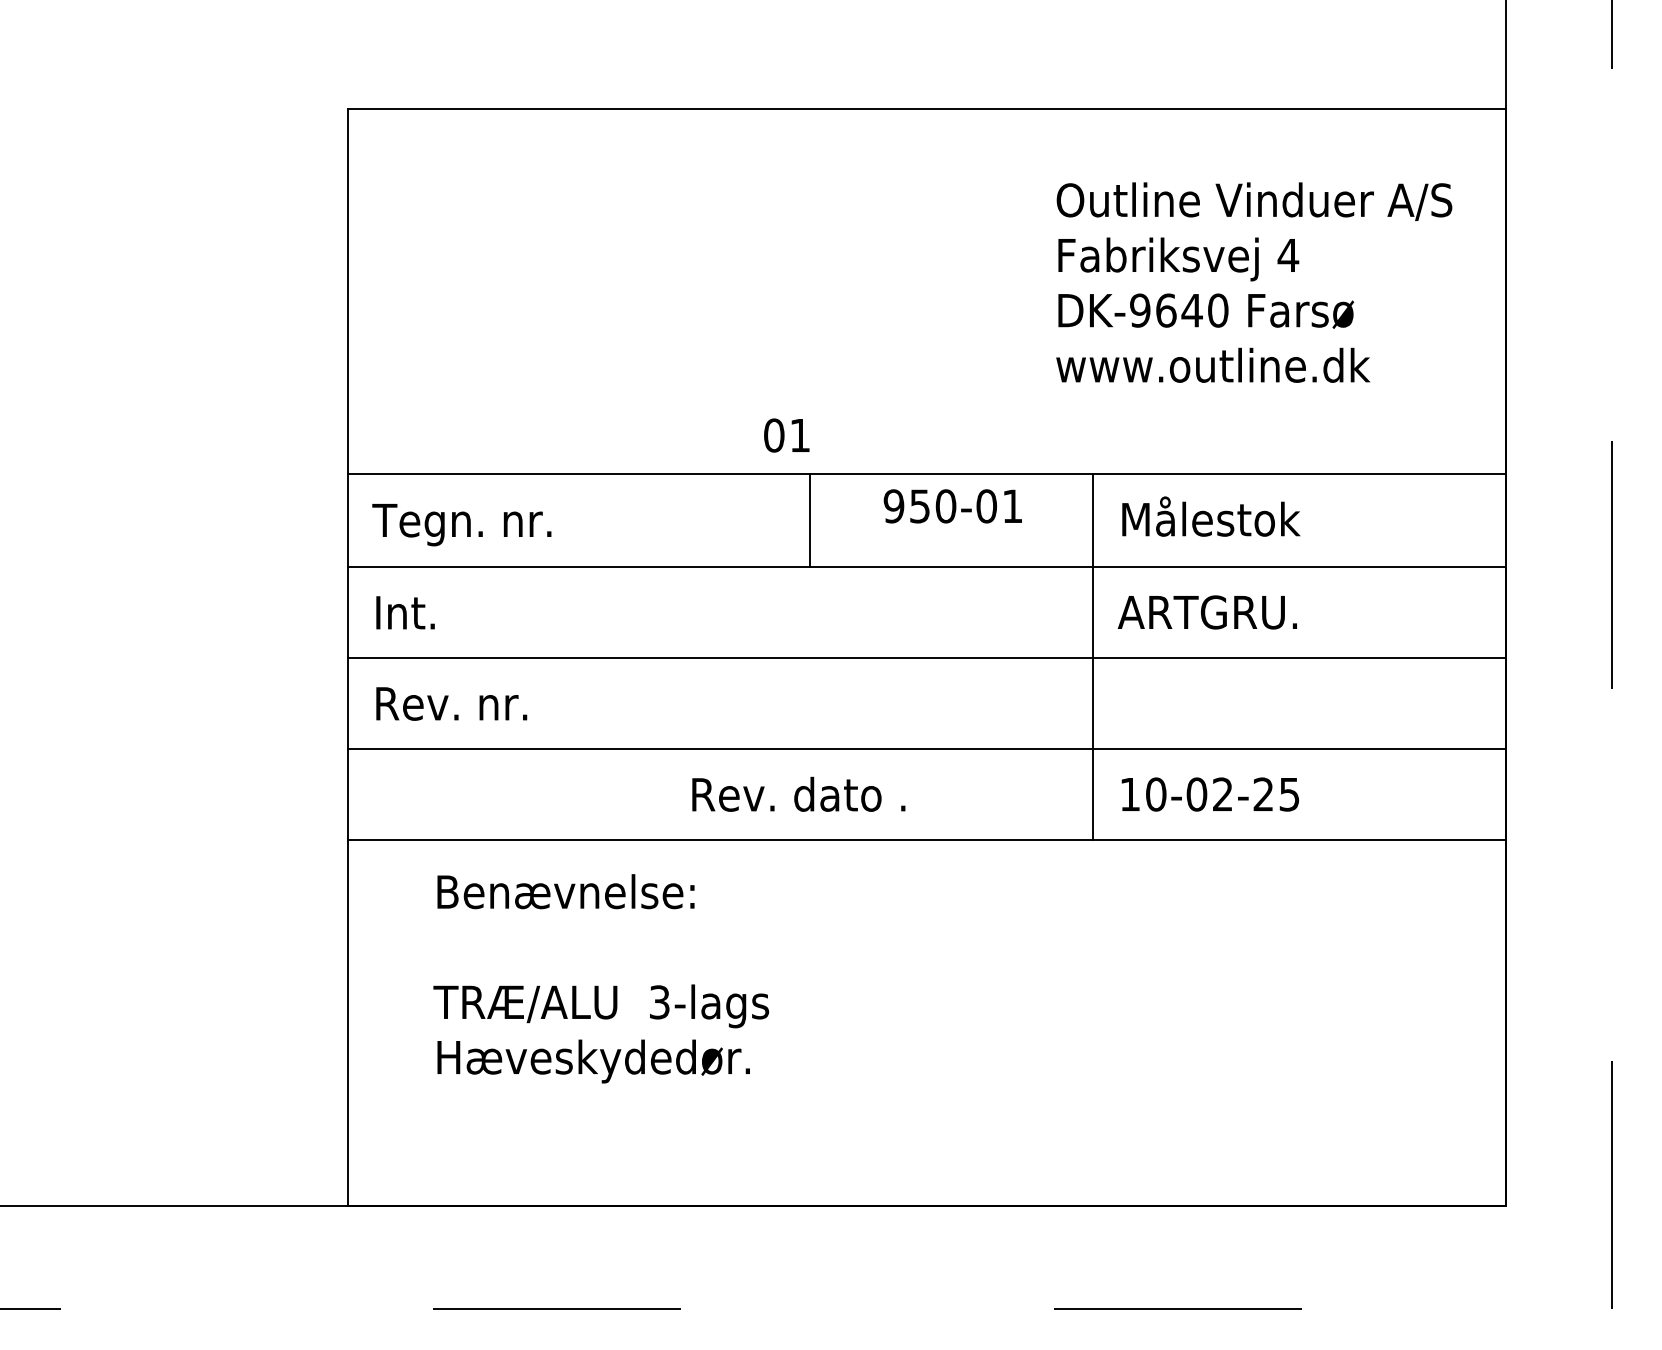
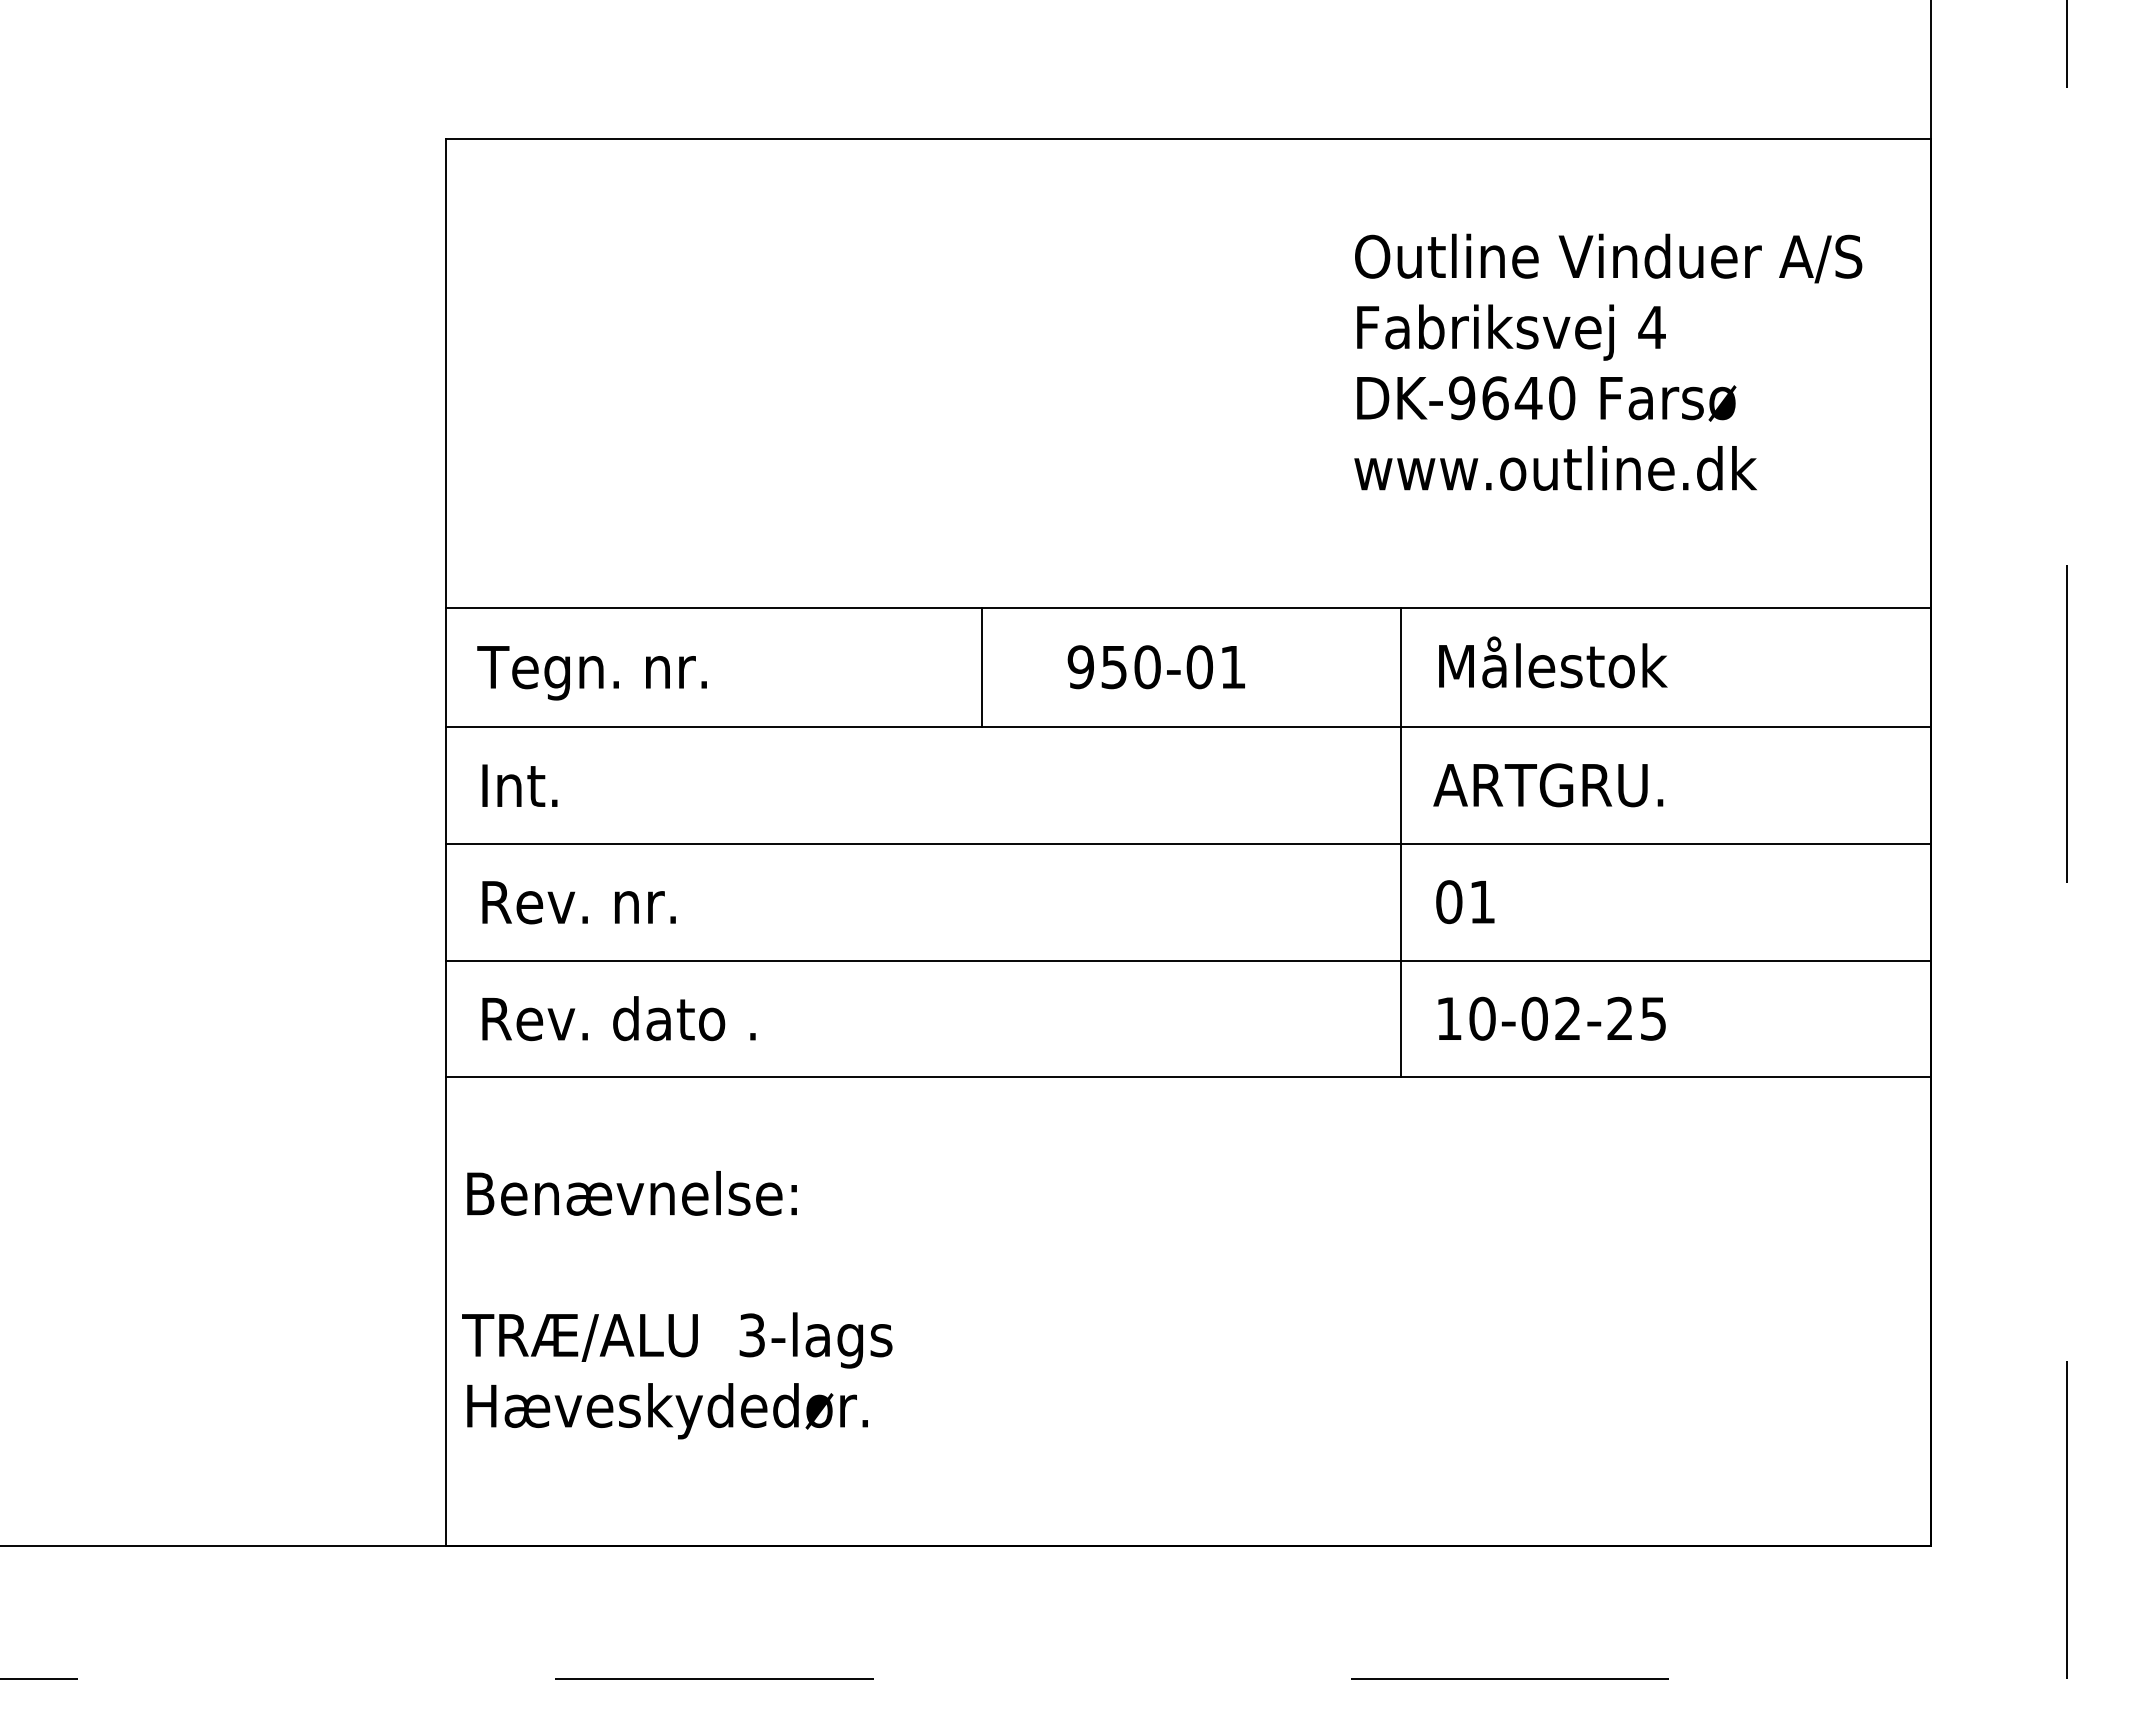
text: (786, 435) -> (1464, 902), moved
text: (952, 506) -> (1155, 667), moved
line: (809, 520) -> (981, 667), moved
text: (798, 793) -> (618, 1017), moved
text: (600, 978) -> (676, 1304), moved

